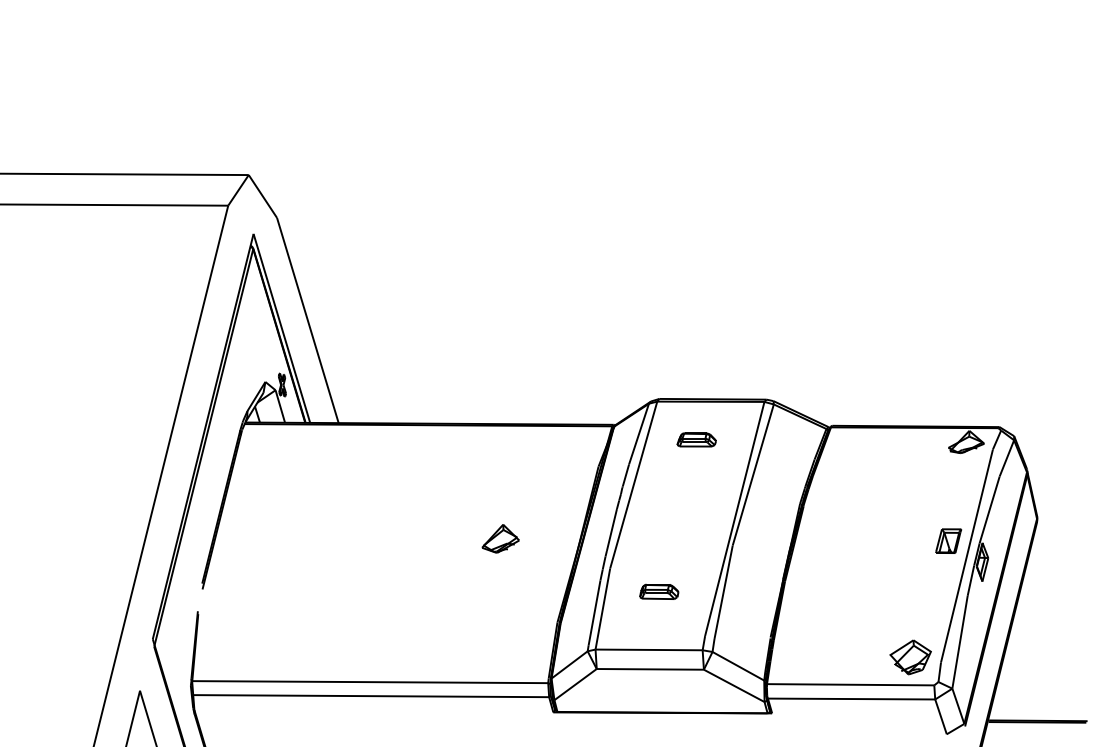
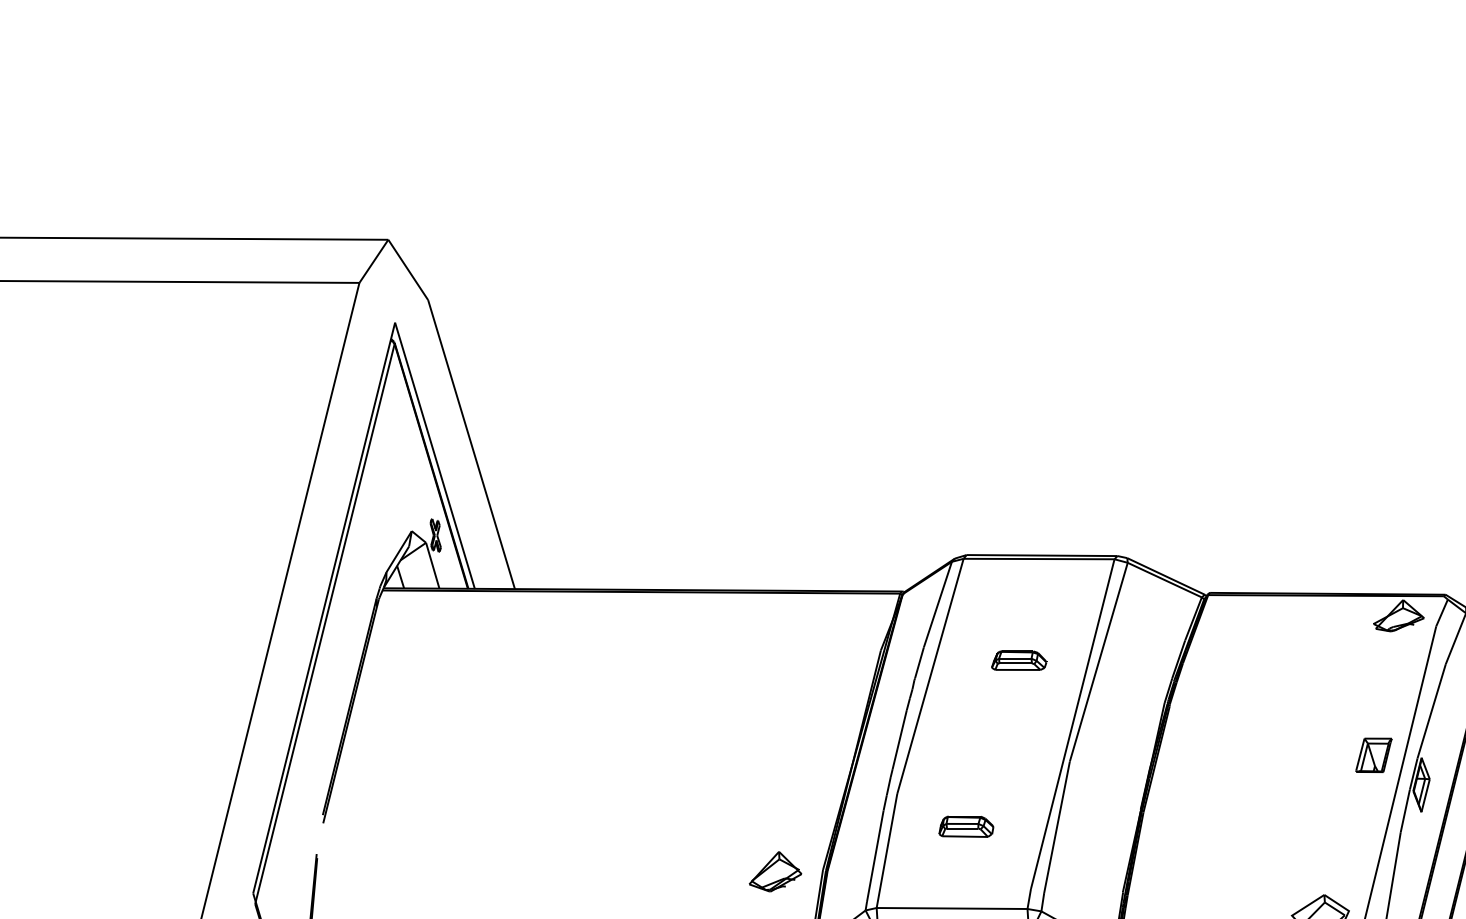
part: (696, 439) -> (1018, 660), moved
part: (500, 538) -> (775, 871), moved

